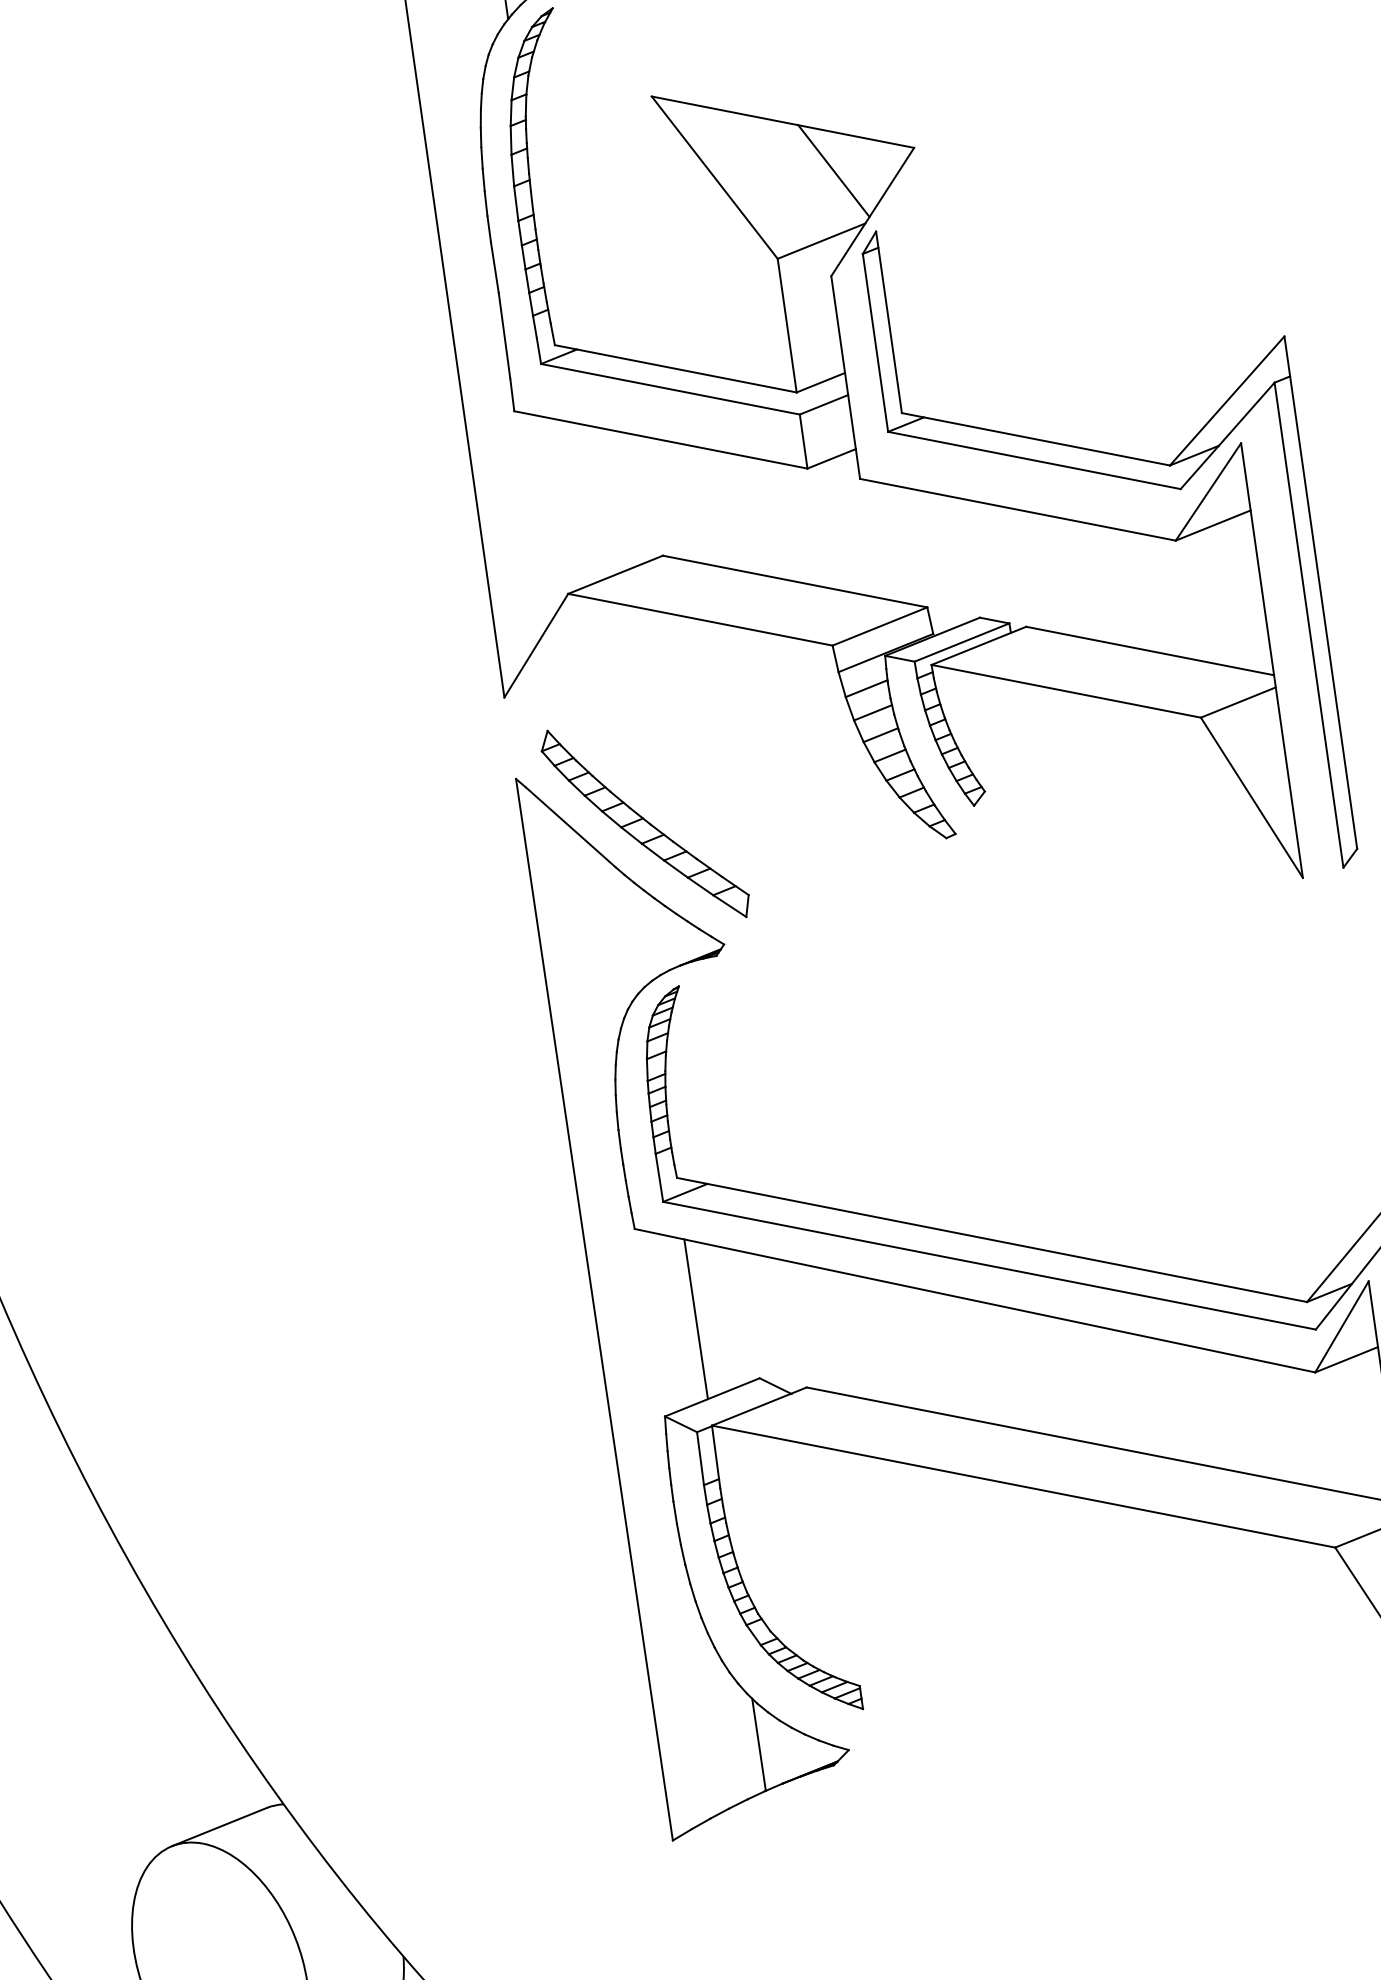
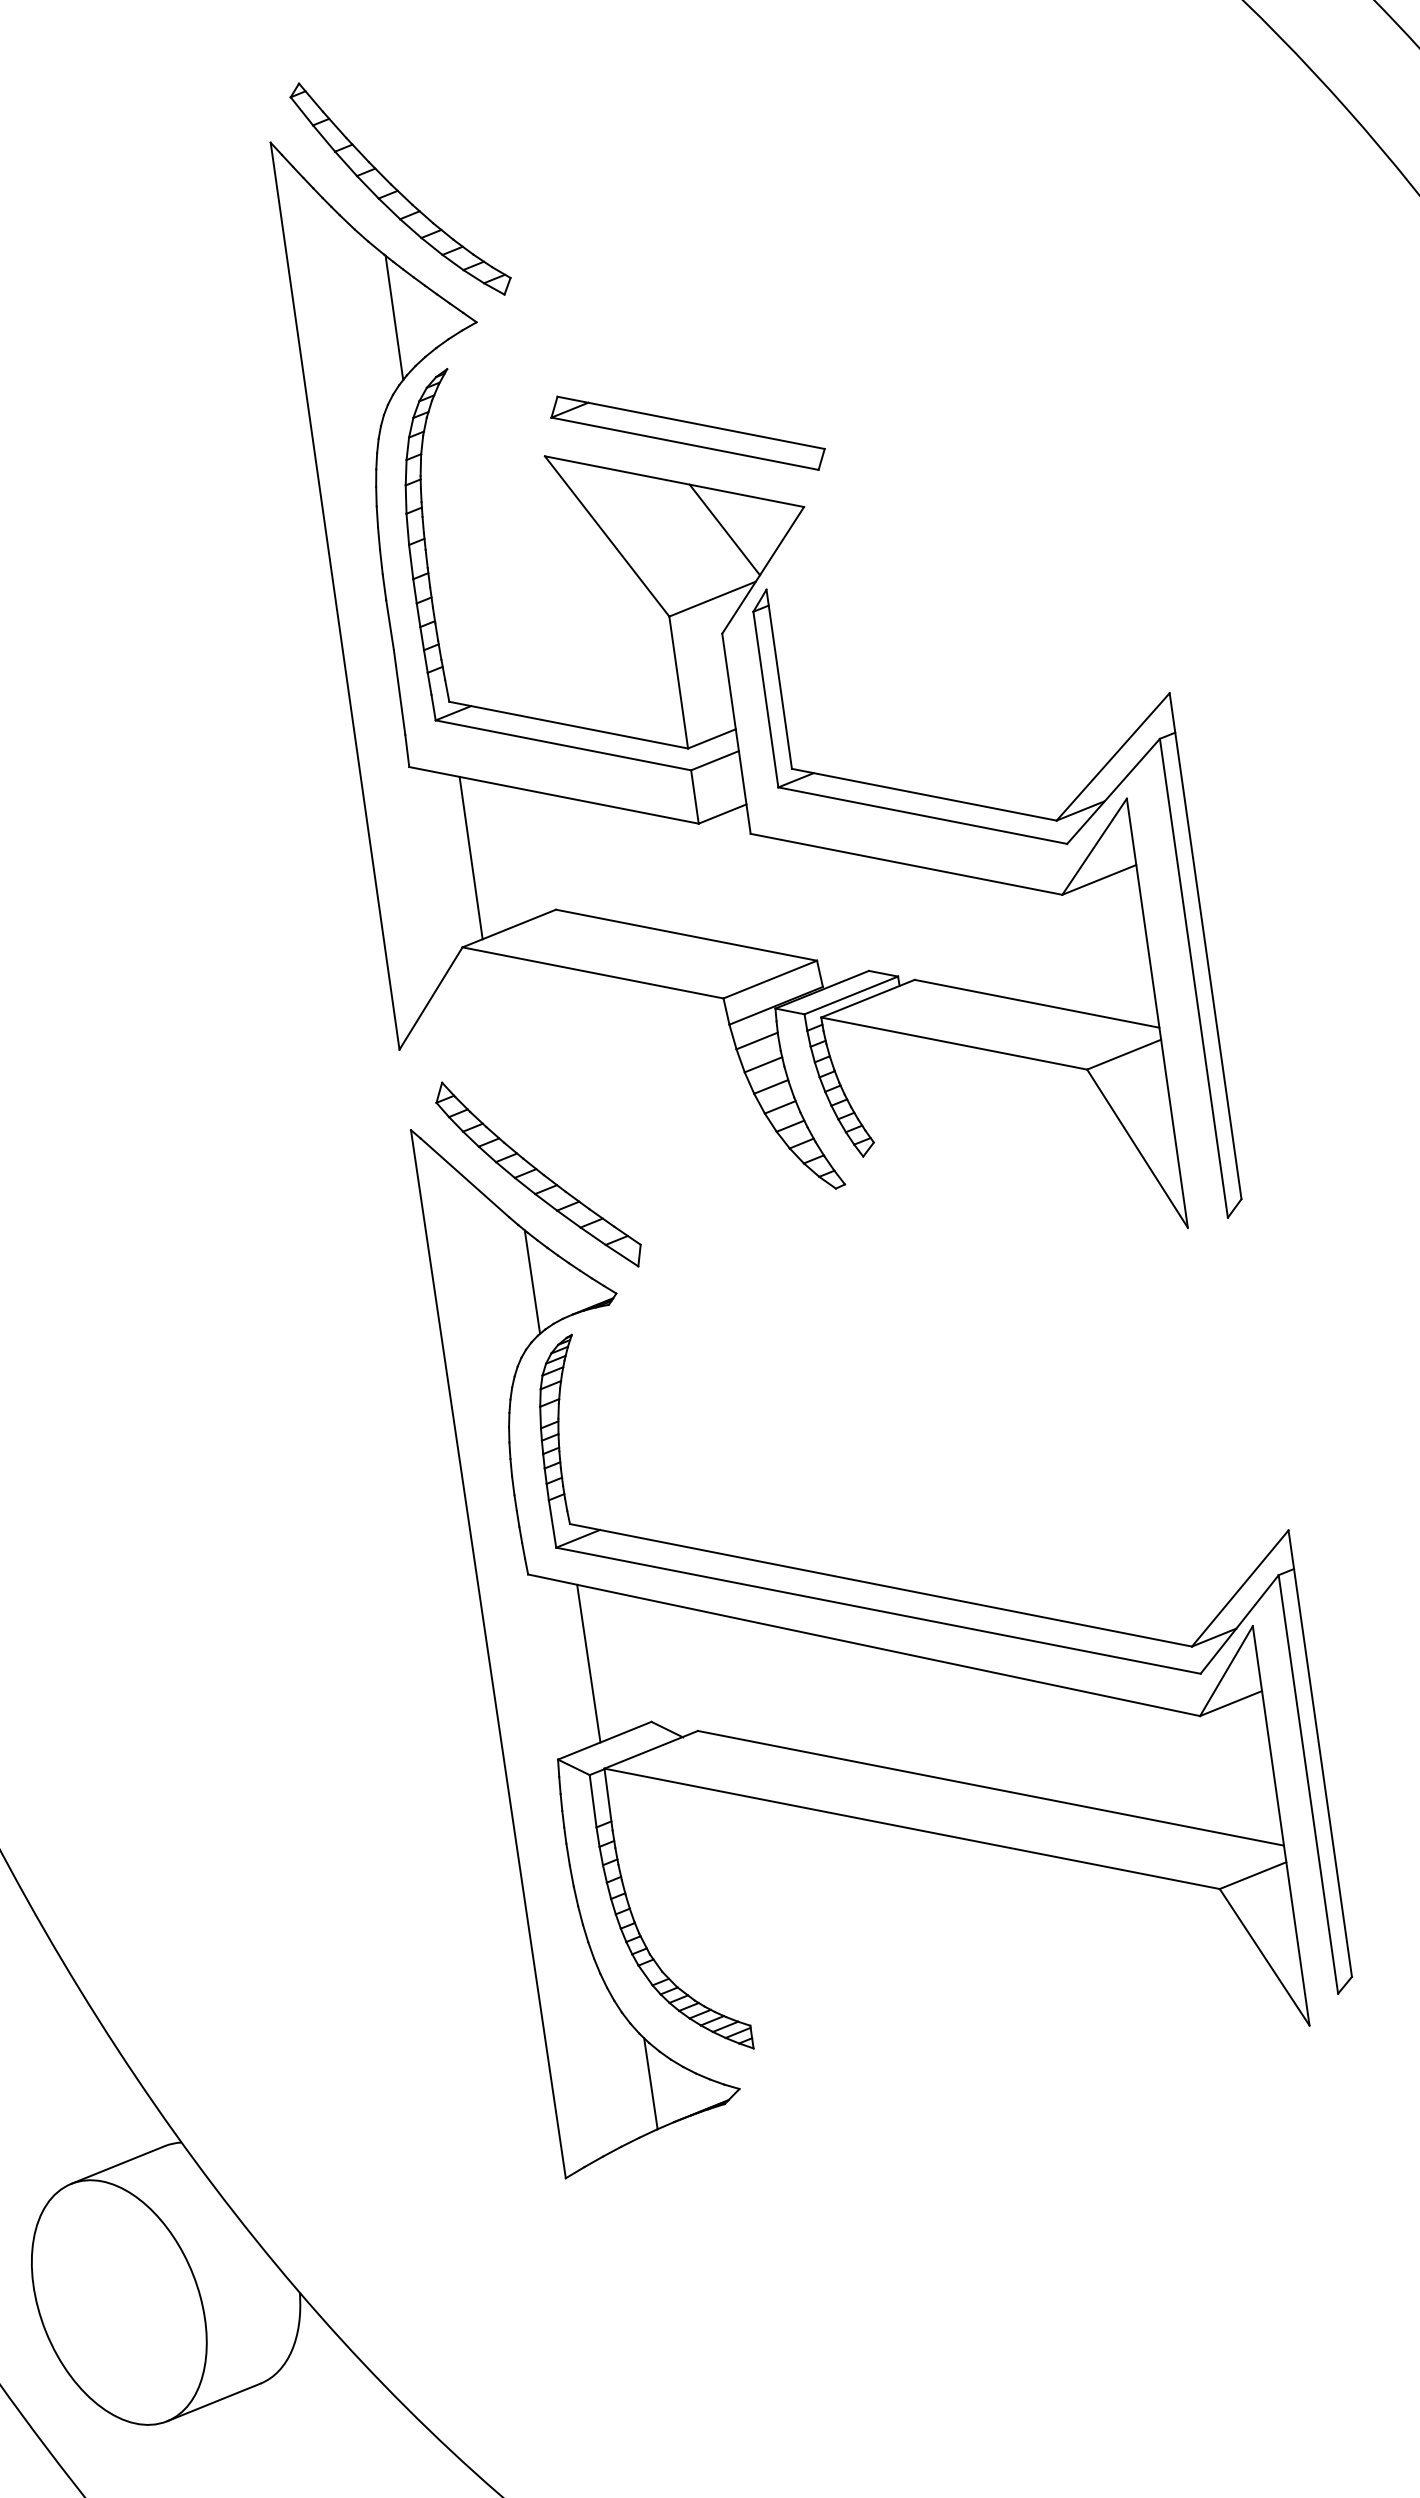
part: (796, 72) -> (687, 432), added
line: (576, 502) -> (470, 857), added
line: (639, 932) -> (532, 1281), added

